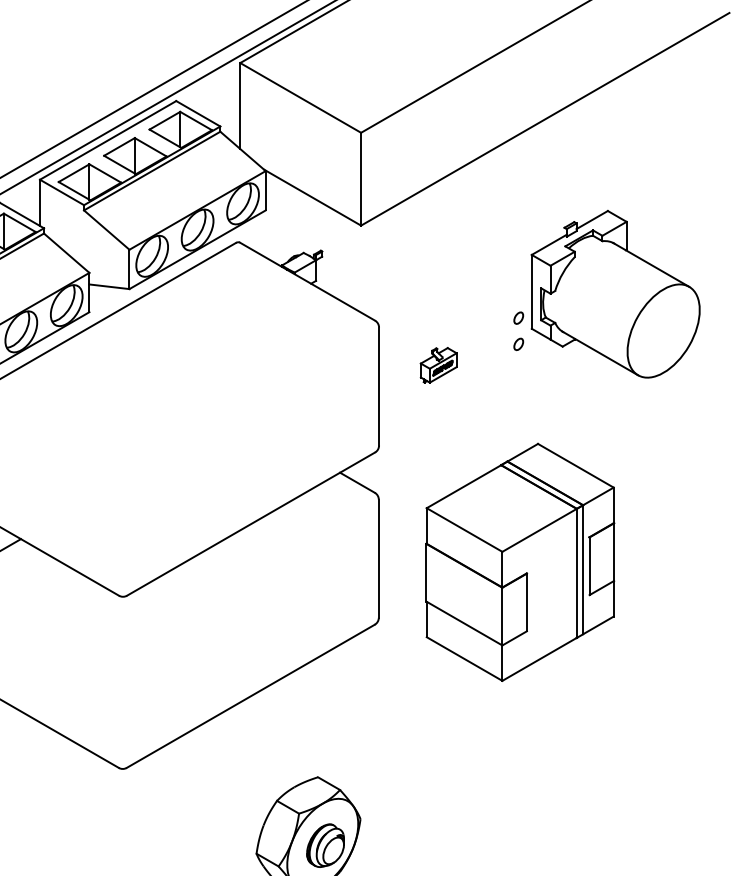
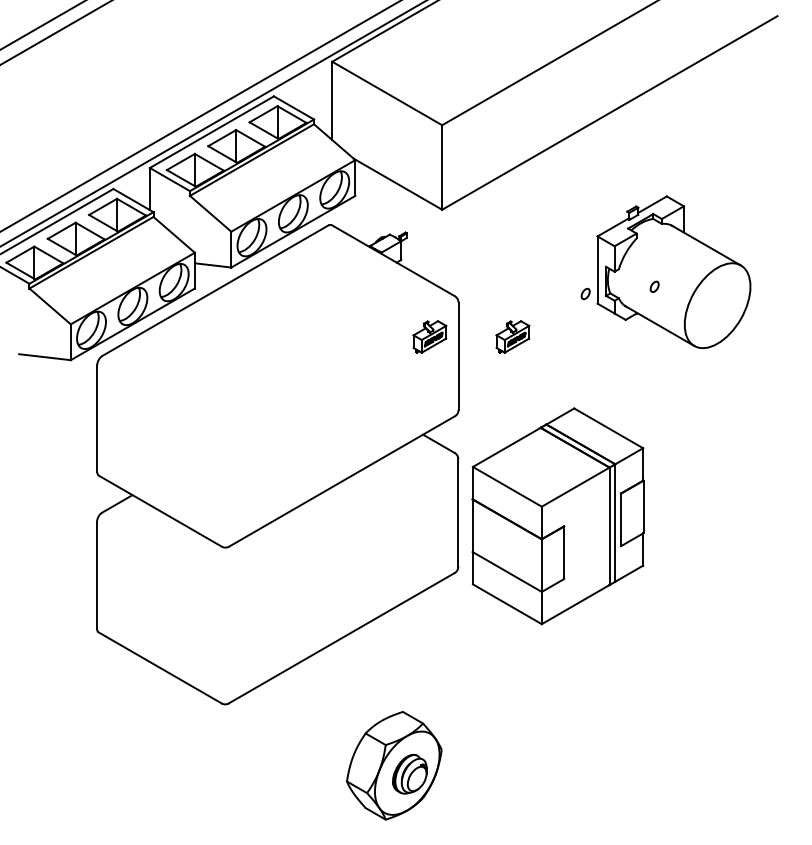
part: (518, 343) -> (654, 286), moved
part: (347, 364) -> (429, 336), added
part: (519, 562) -> (557, 516), moved

